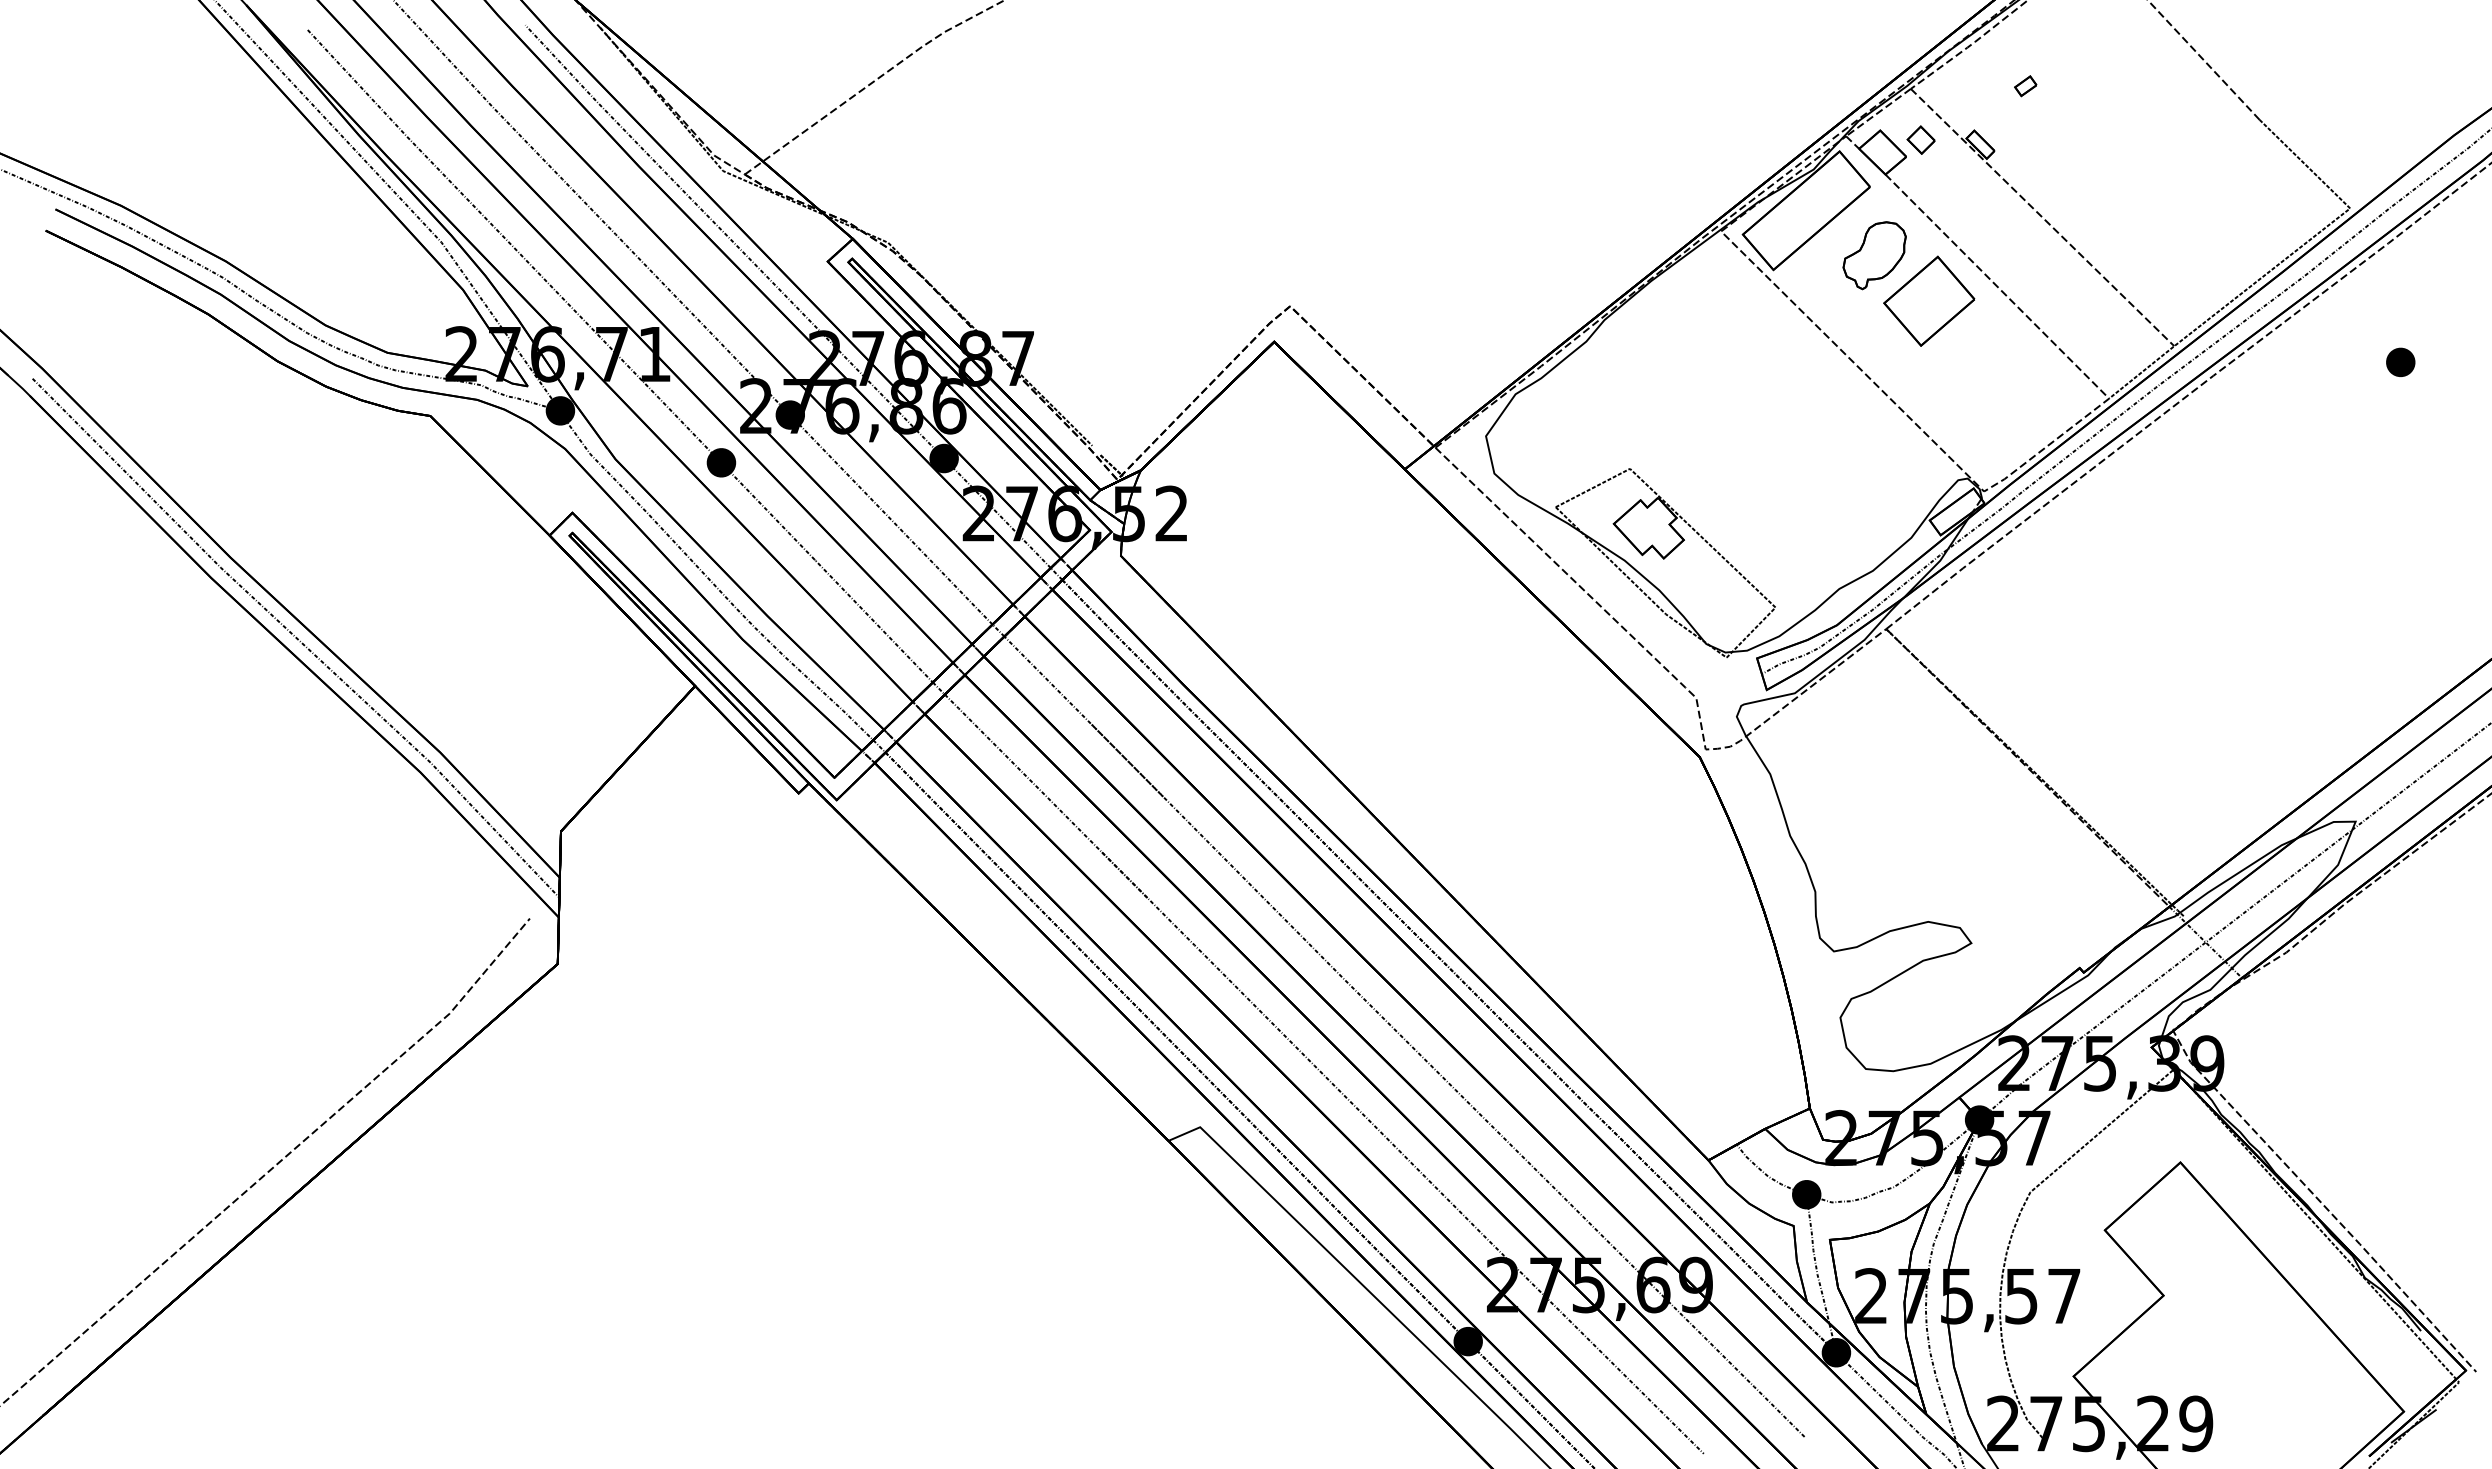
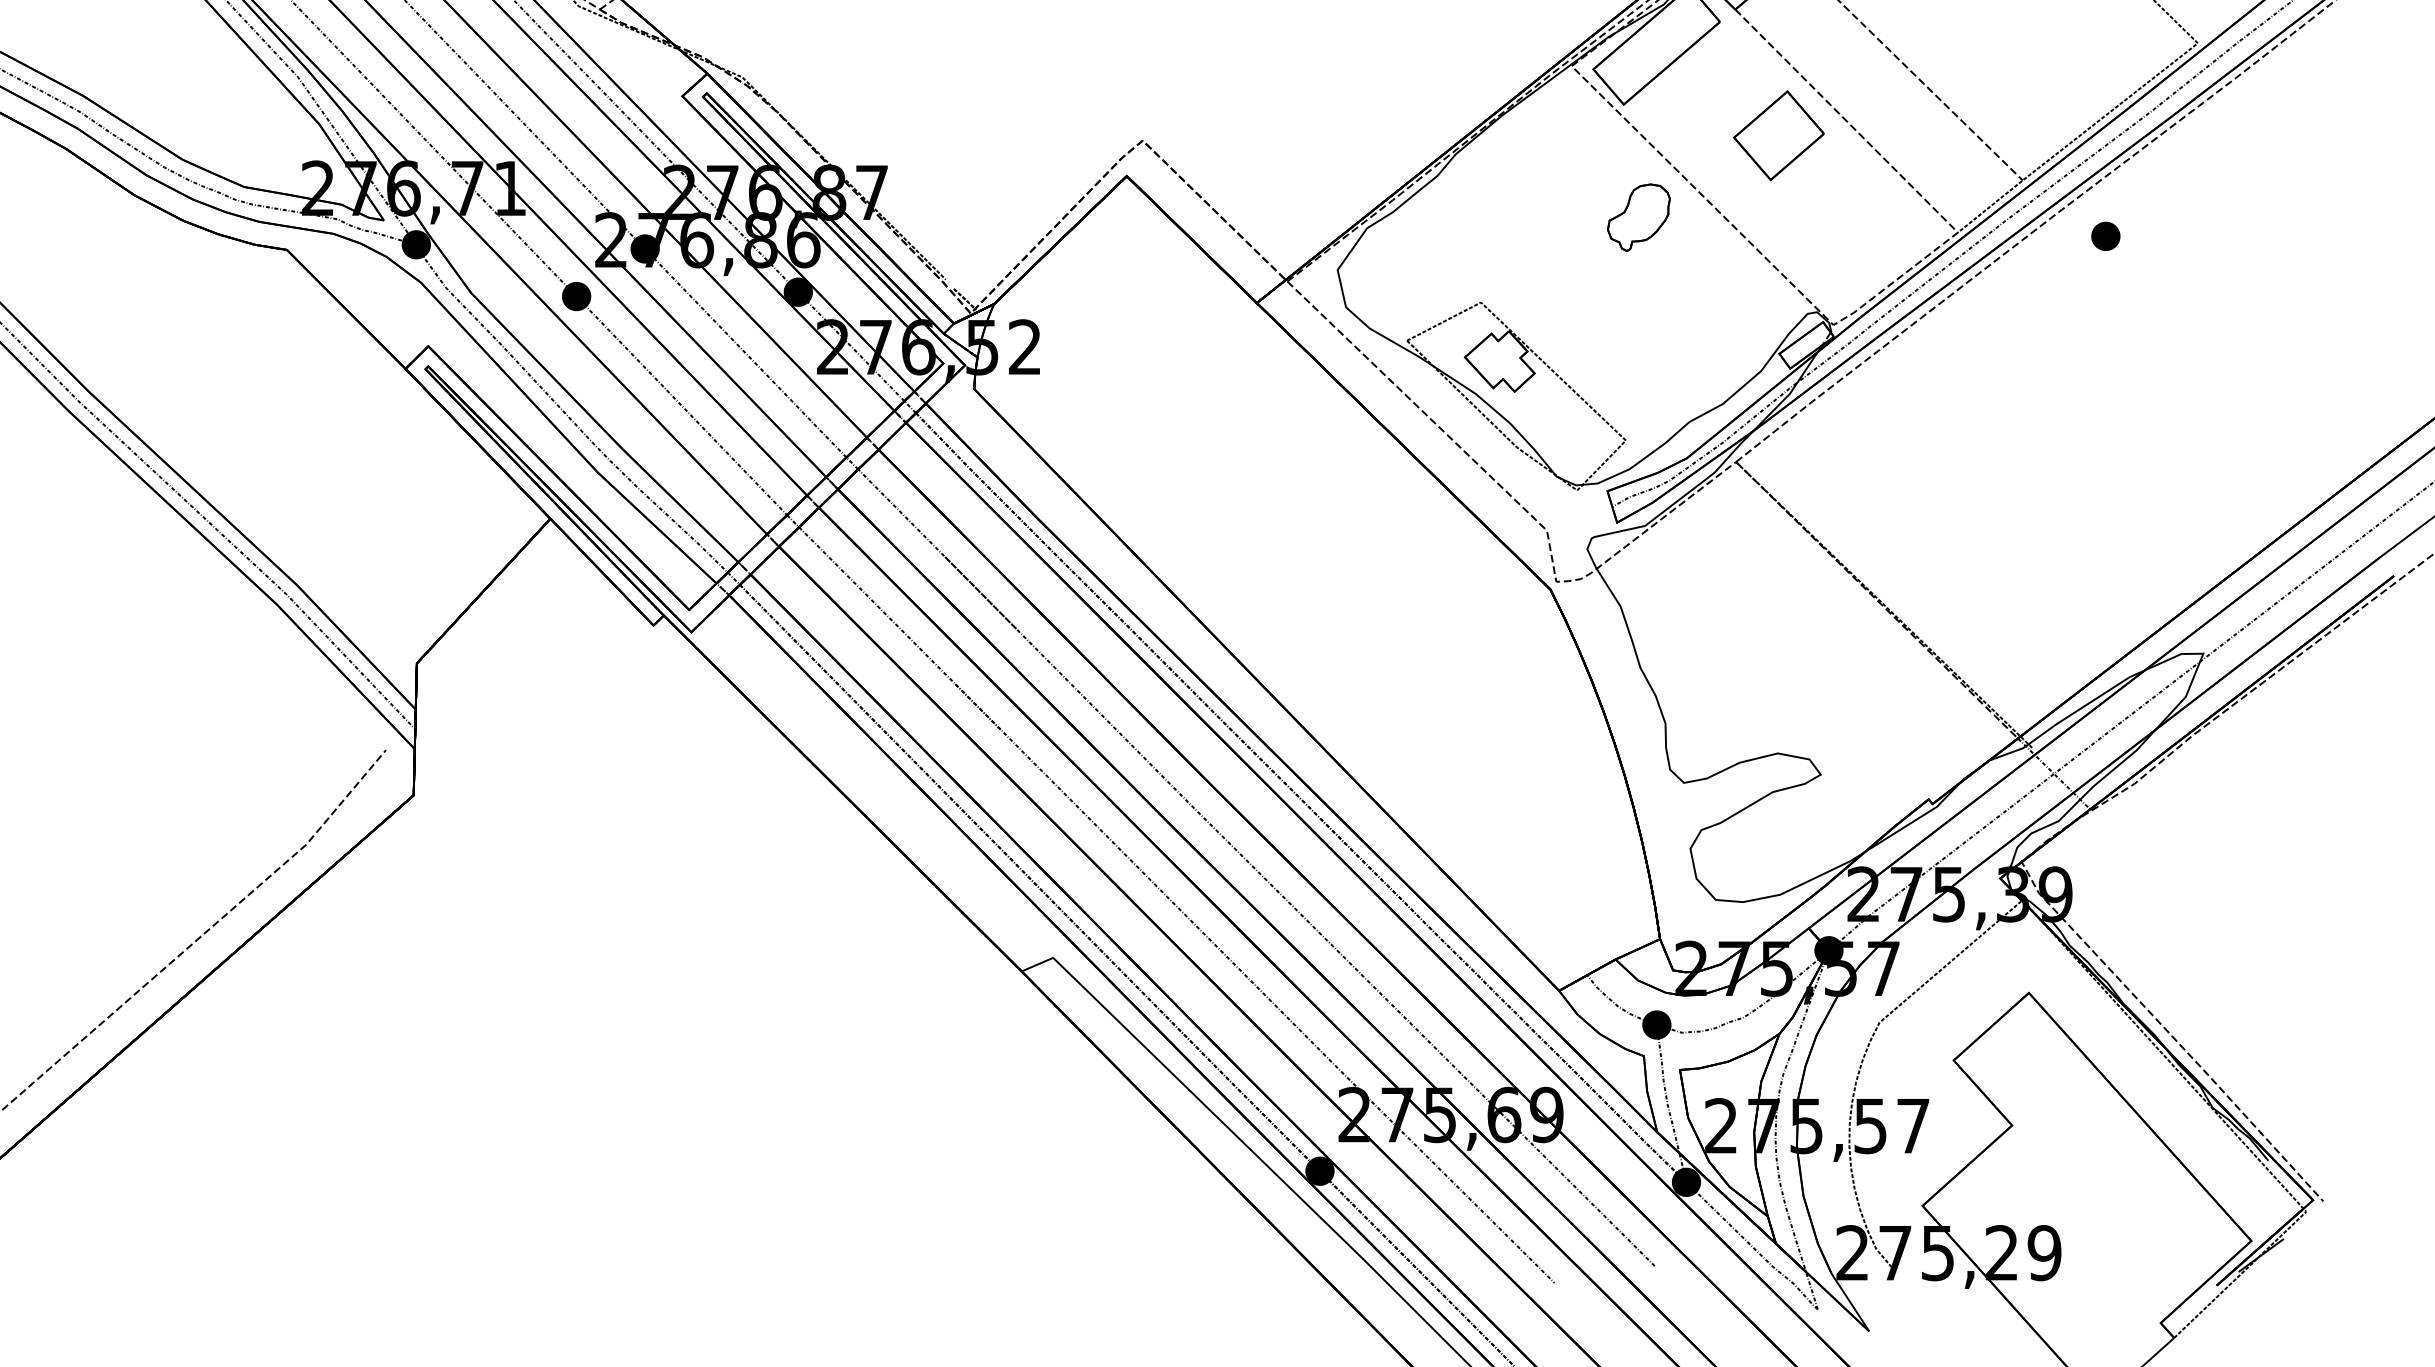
part: (1874, 255) -> (1638, 217), moved
part: (2400, 361) -> (2105, 235), moved

